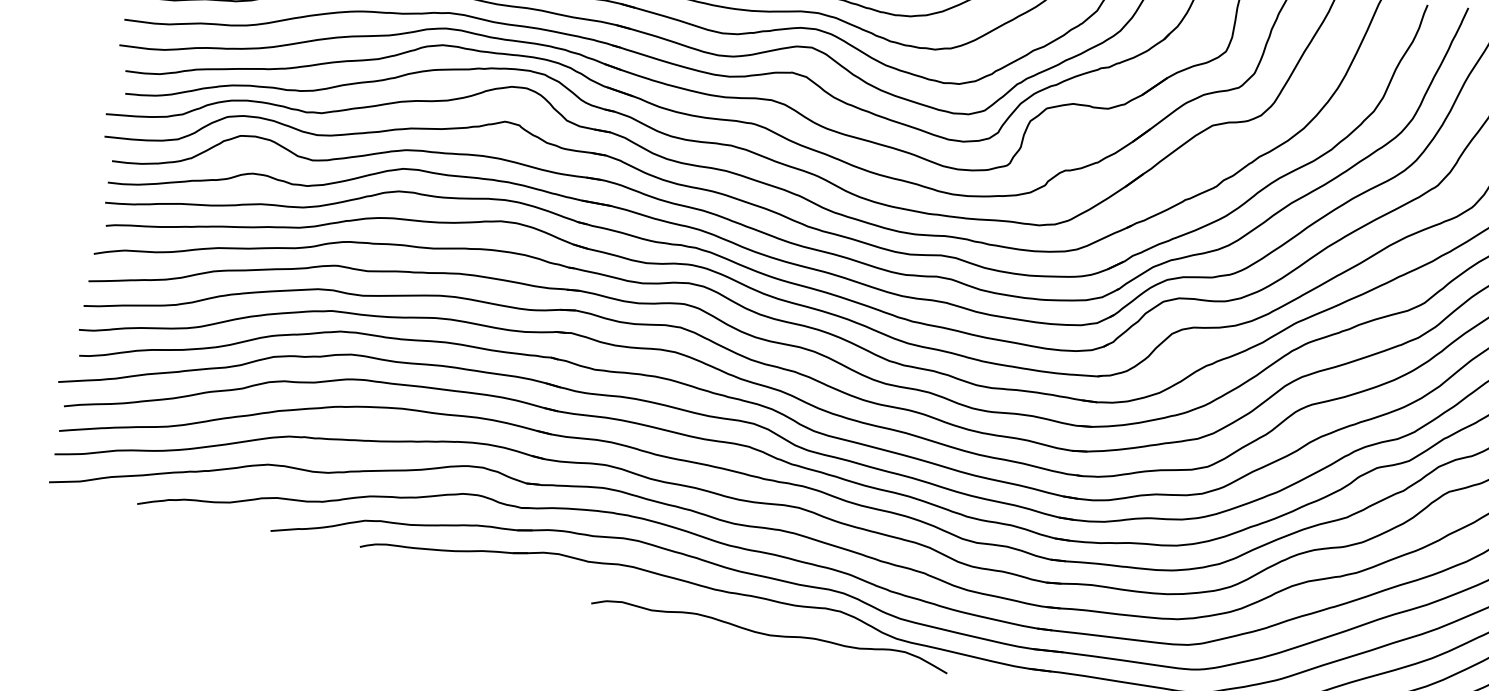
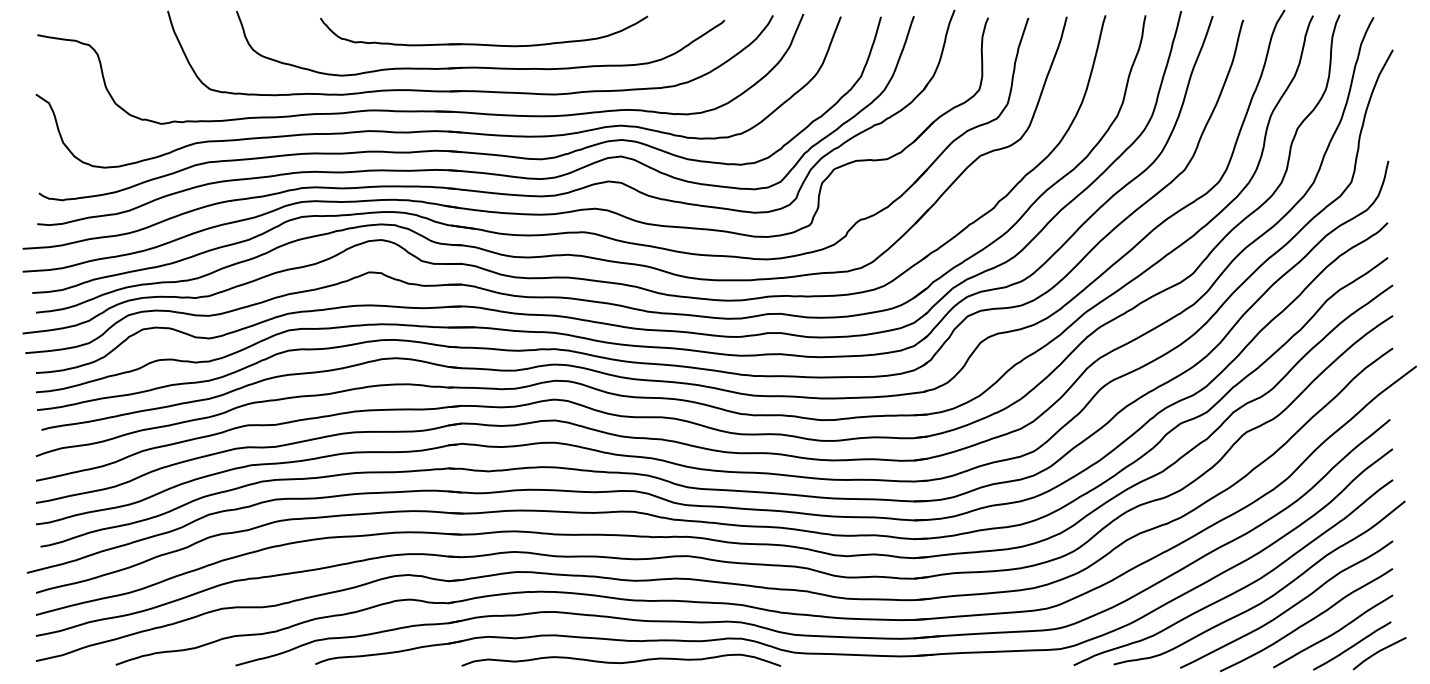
curve: (770, 634) -> (621, 662), moved

